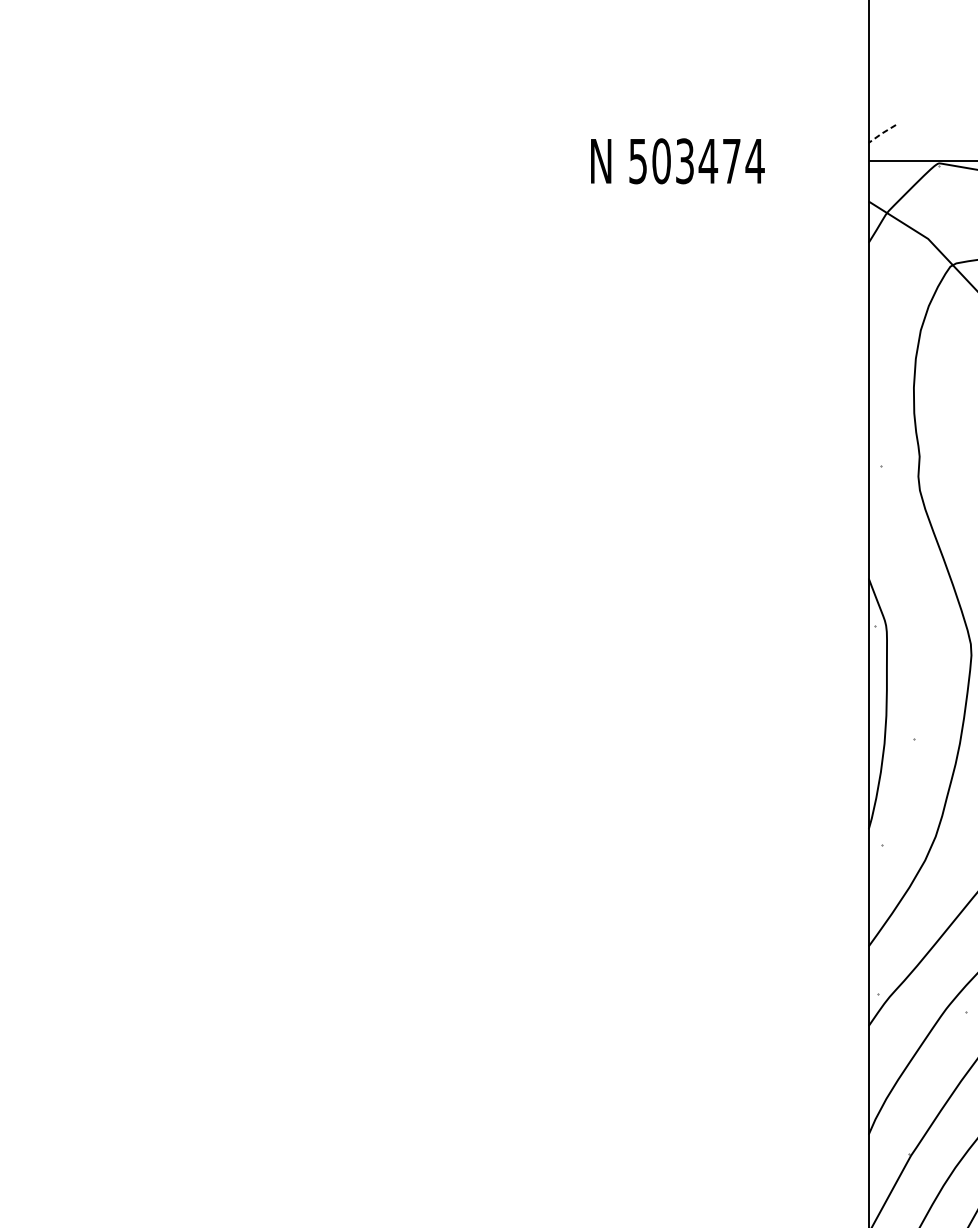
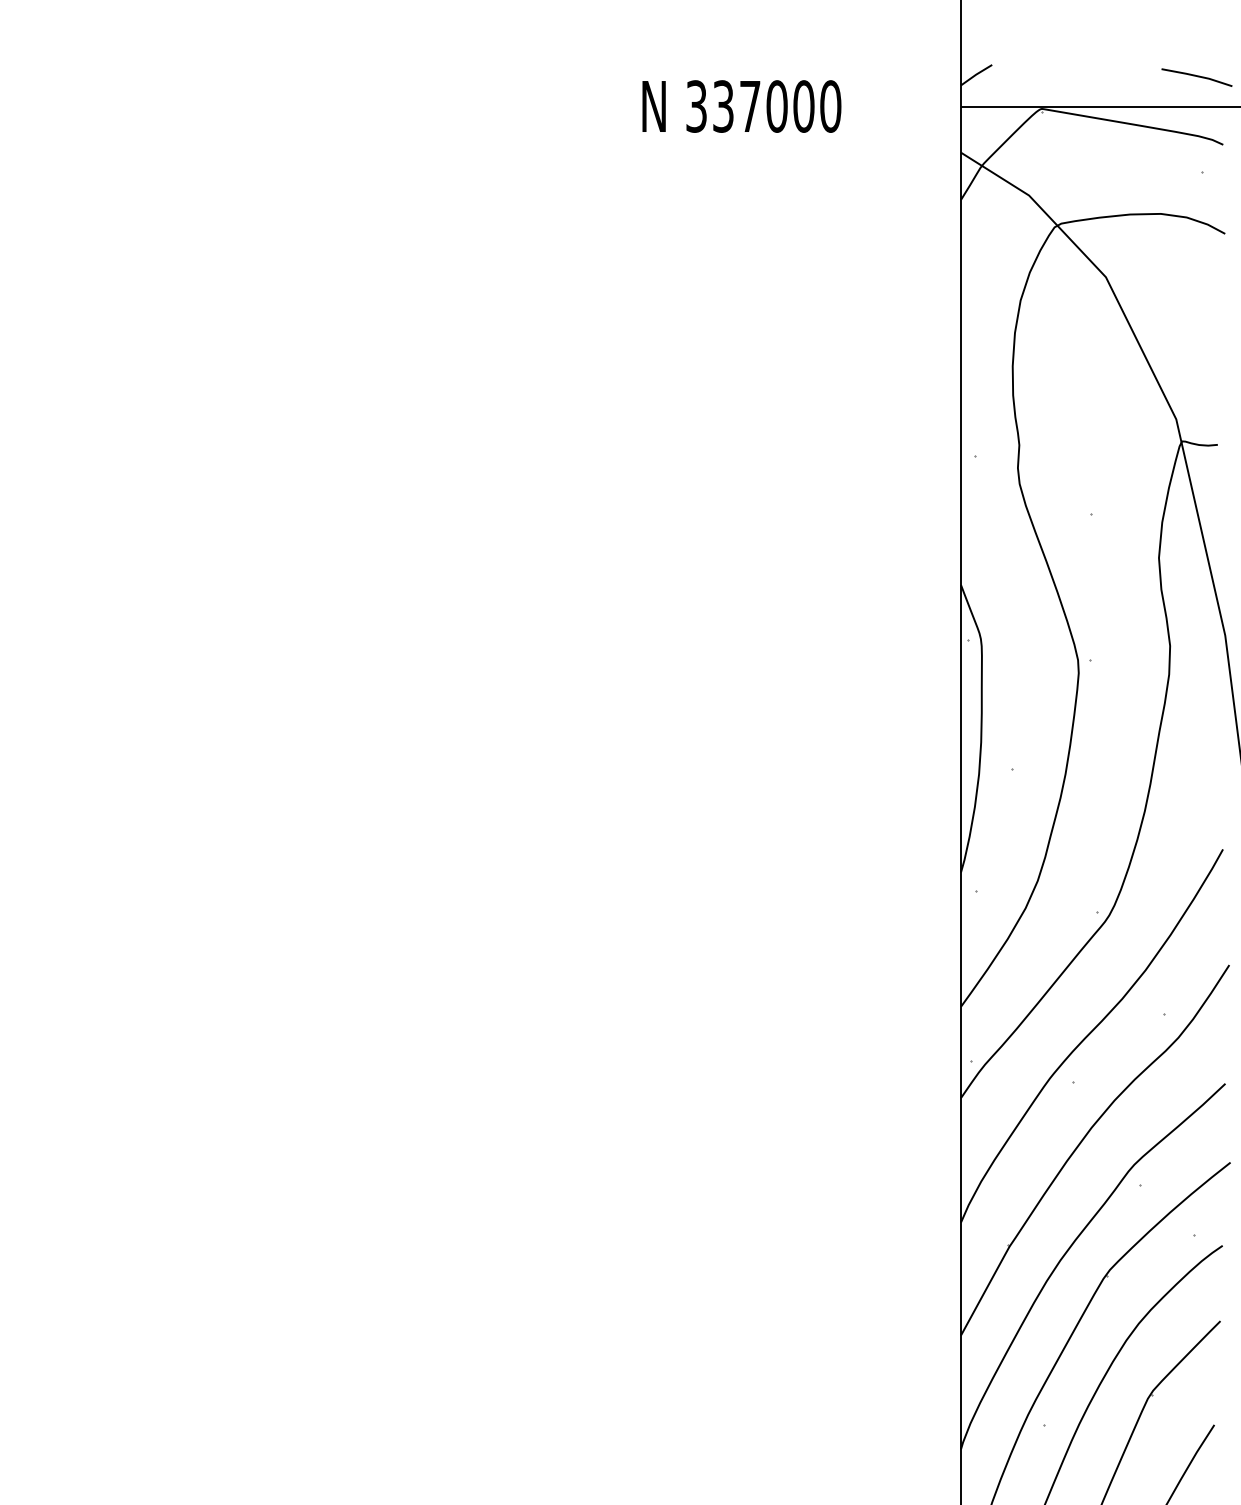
line: (882, 133) -> (976, 74), dashed -> solid
text: (696, 161) -> (763, 106), 503474 -> 337000

